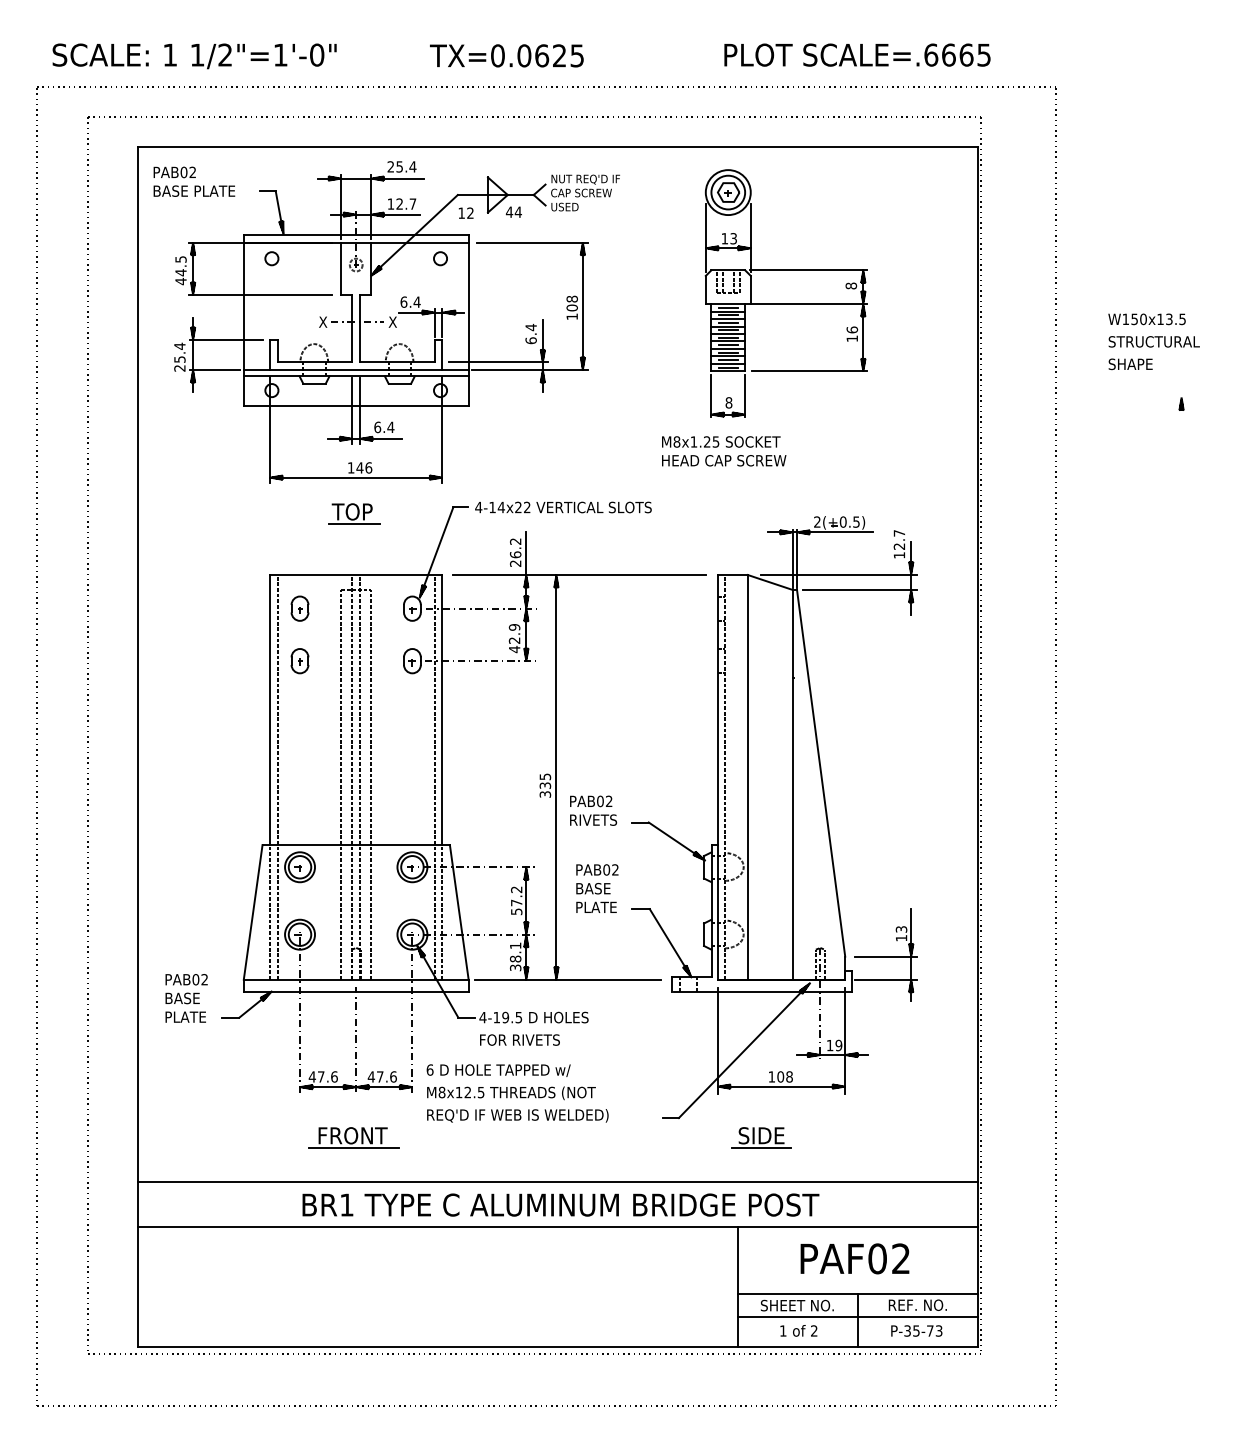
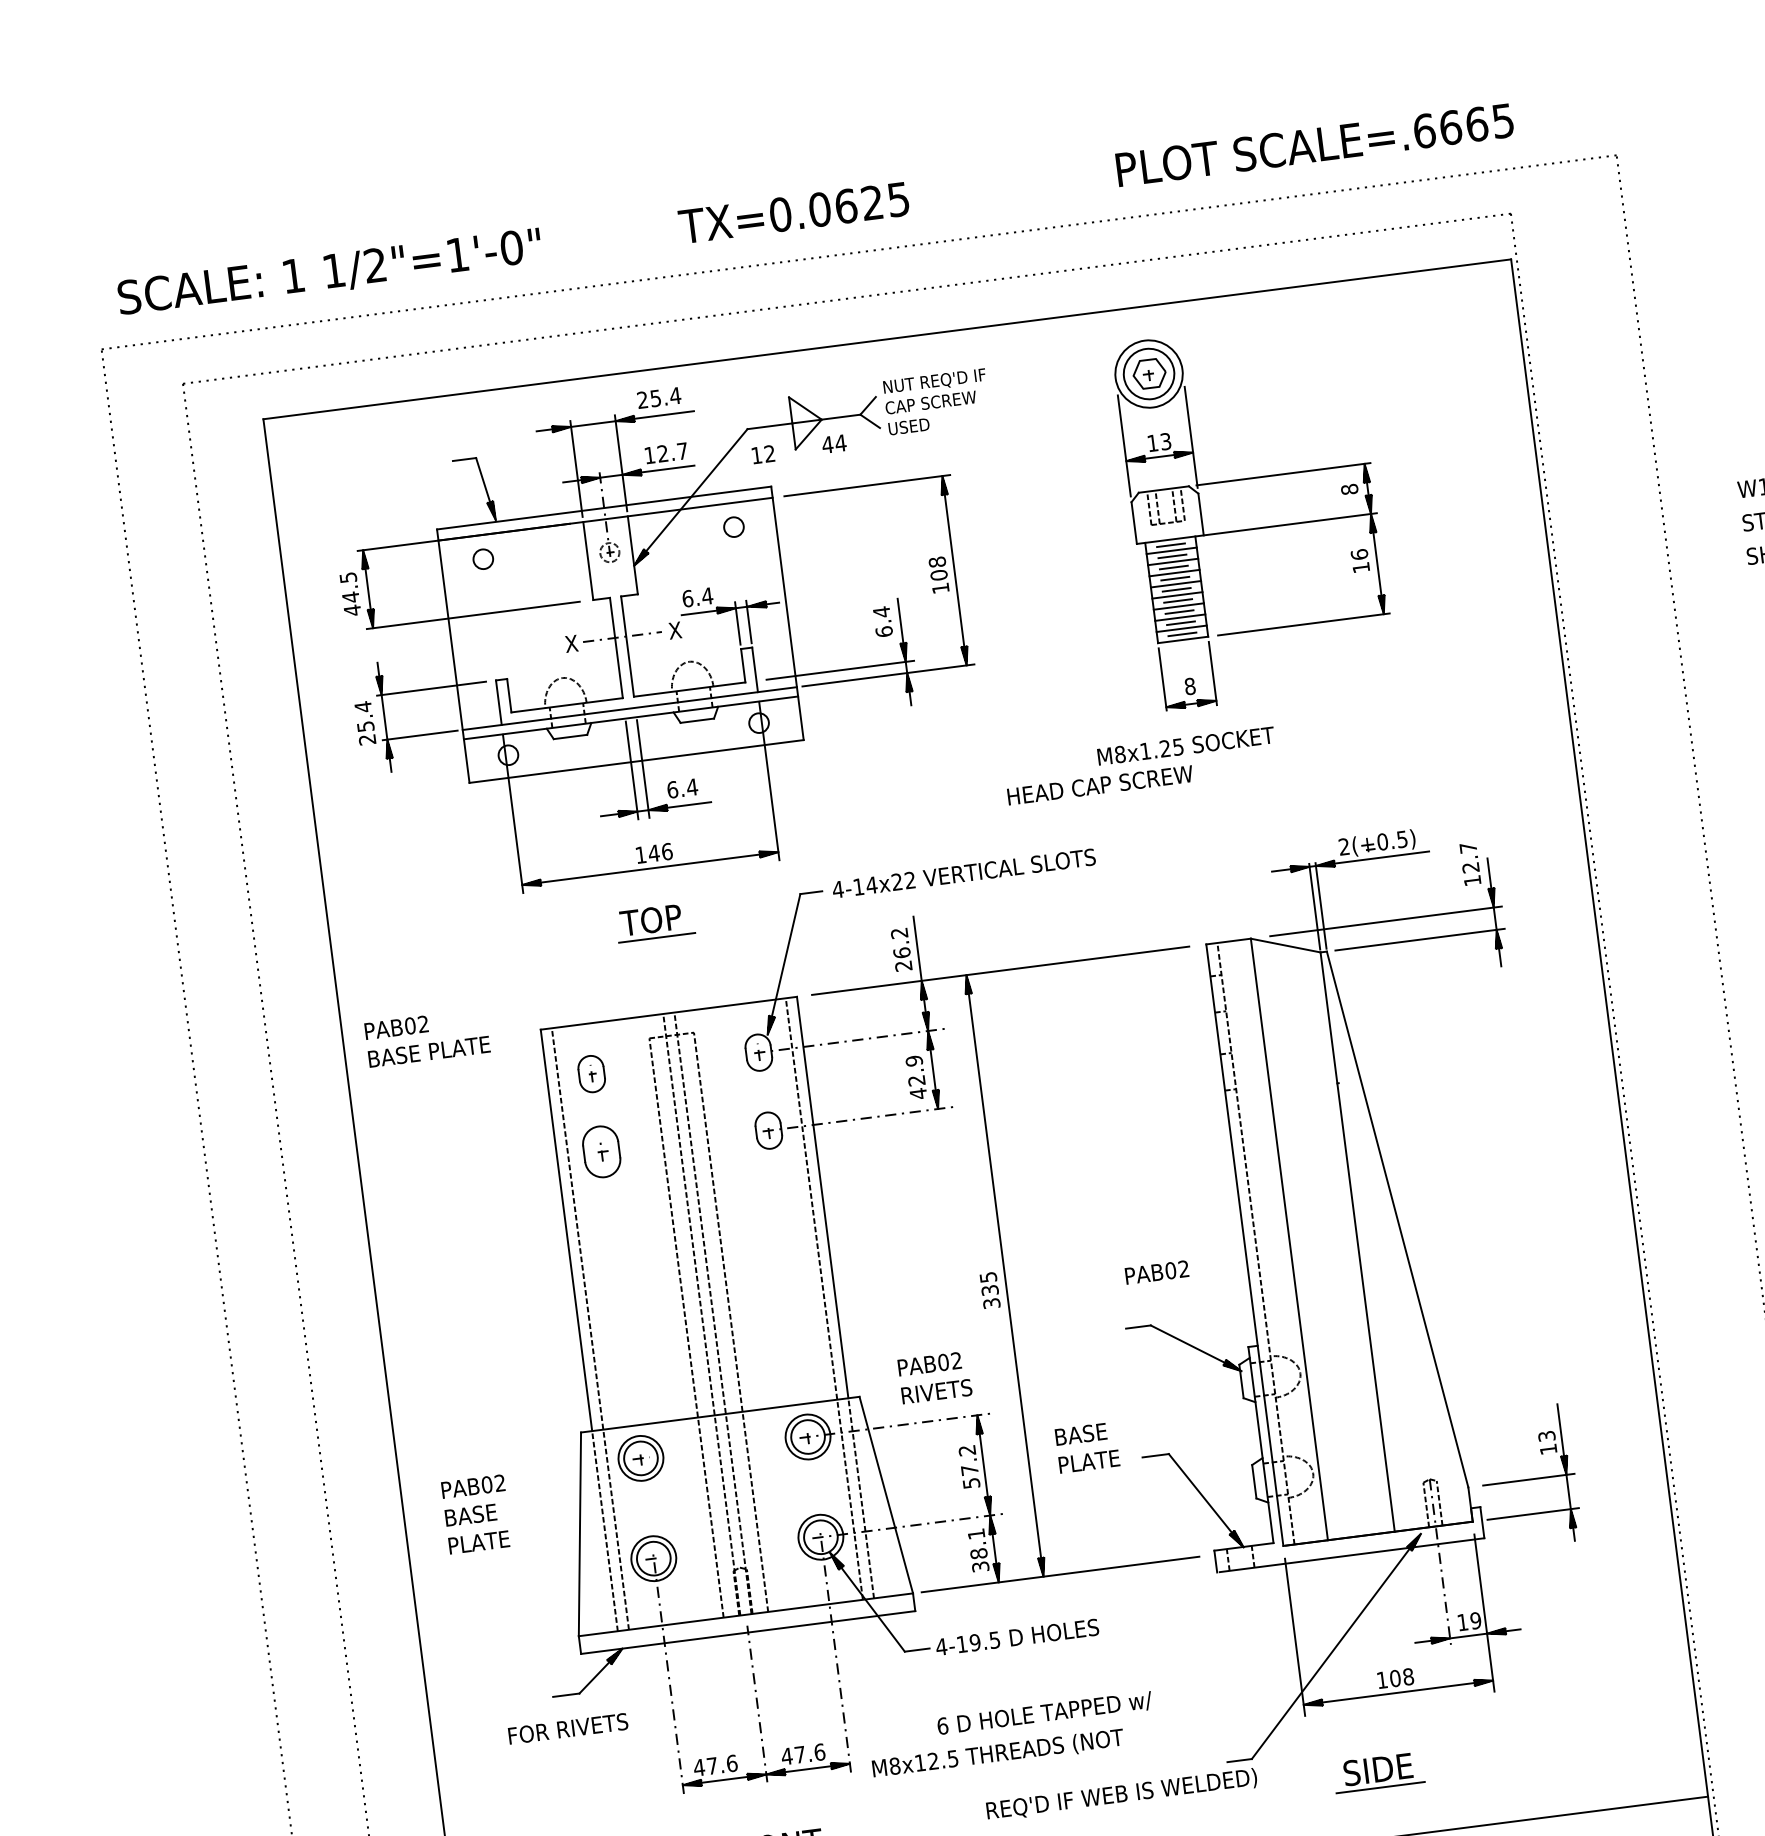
text: (194, 181) -> (427, 1037), moved
text: (724, 460) -> (1100, 784), moved
part: (299, 661) -> (601, 1152), size x1.4
text: (593, 810) -> (934, 1377), moved
text: (597, 869) -> (1157, 1271), moved
text: (186, 998) -> (476, 1514), moved
text: (519, 1039) -> (567, 1728), moved
text: (498, 1070) -> (1044, 1713), moved
text: (517, 1115) -> (1121, 1794), moved

